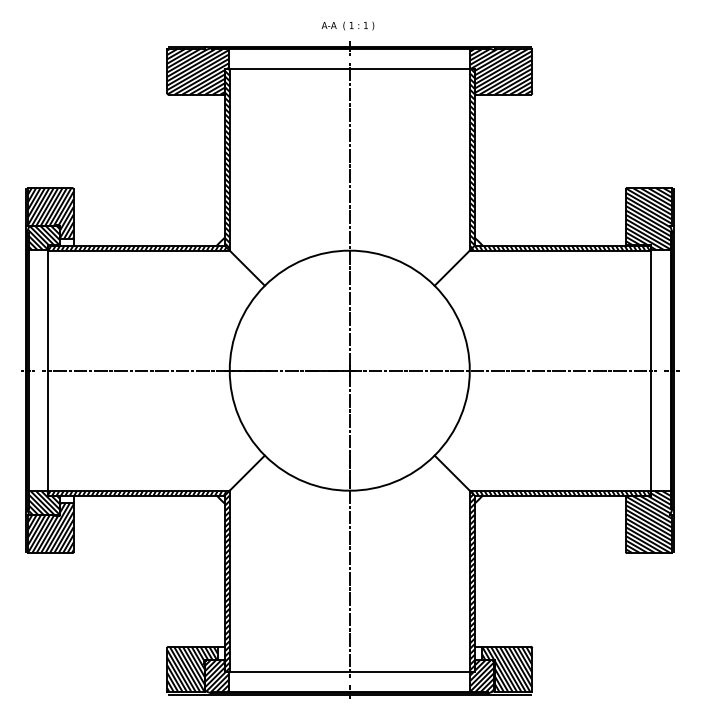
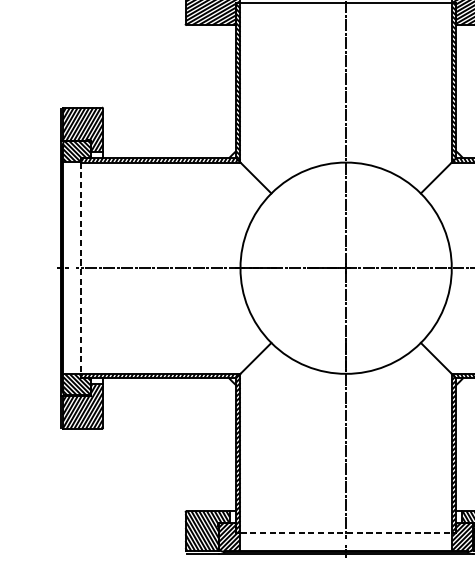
line: (48, 371) -> (80, 268), solid -> dashed
line: (350, 672) -> (346, 533), solid -> dashed

